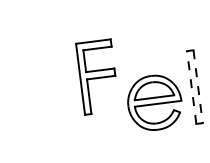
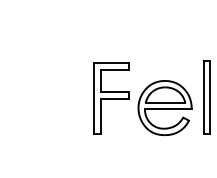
part: (97, 77) -> (111, 98), moved
line: (198, 86) -> (210, 97), dashed -> solid
line: (191, 87) -> (203, 97), dashed -> solid

